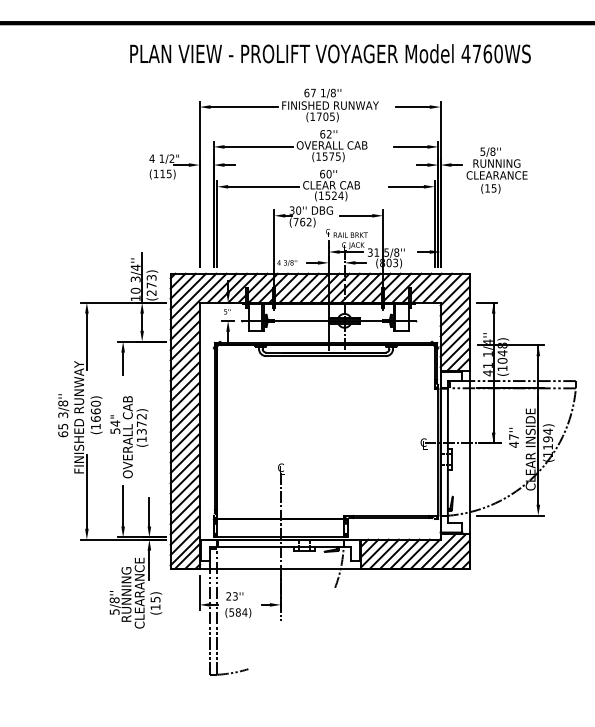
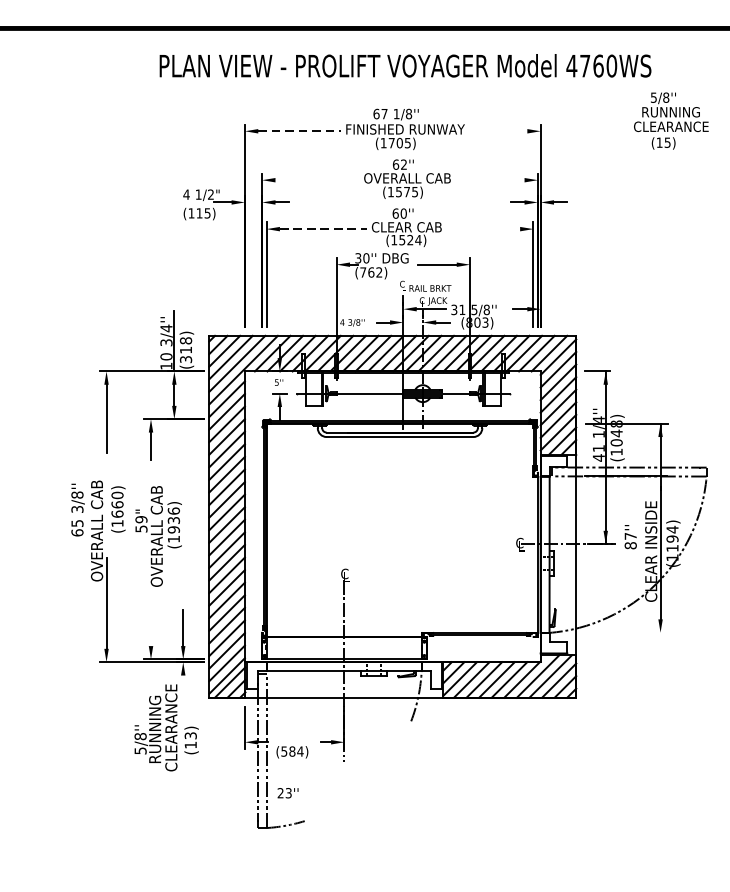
line: (244, 107) -> (299, 131), solid -> dashed
line: (412, 107) -> (506, 131), removed
line: (258, 146) -> (317, 179), removed
line: (410, 146) -> (503, 179), removed
text: (496, 170) -> (670, 120), moved
line: (264, 186) -> (324, 228), solid -> dashed
line: (405, 186) -> (497, 228), removed
text: (151, 284) -> (185, 349), (273) -> (318)
text: (79, 417) -> (97, 512), FINISHED RUNWAY -> OVERALL CAB
text: (115, 423) -> (141, 519), 54" -> 59"
text: (141, 423) -> (173, 519), (1372) -> (1936)
text: (513, 444) -> (630, 545), 47'' -> 87''
line: (123, 506) -> (151, 621), removed
line: (509, 515) -> (625, 632), removed
line: (149, 564) -> (183, 692), removed
text: (234, 596) -> (287, 793), moved
text: (154, 599) -> (189, 735), (15) -> (13)

